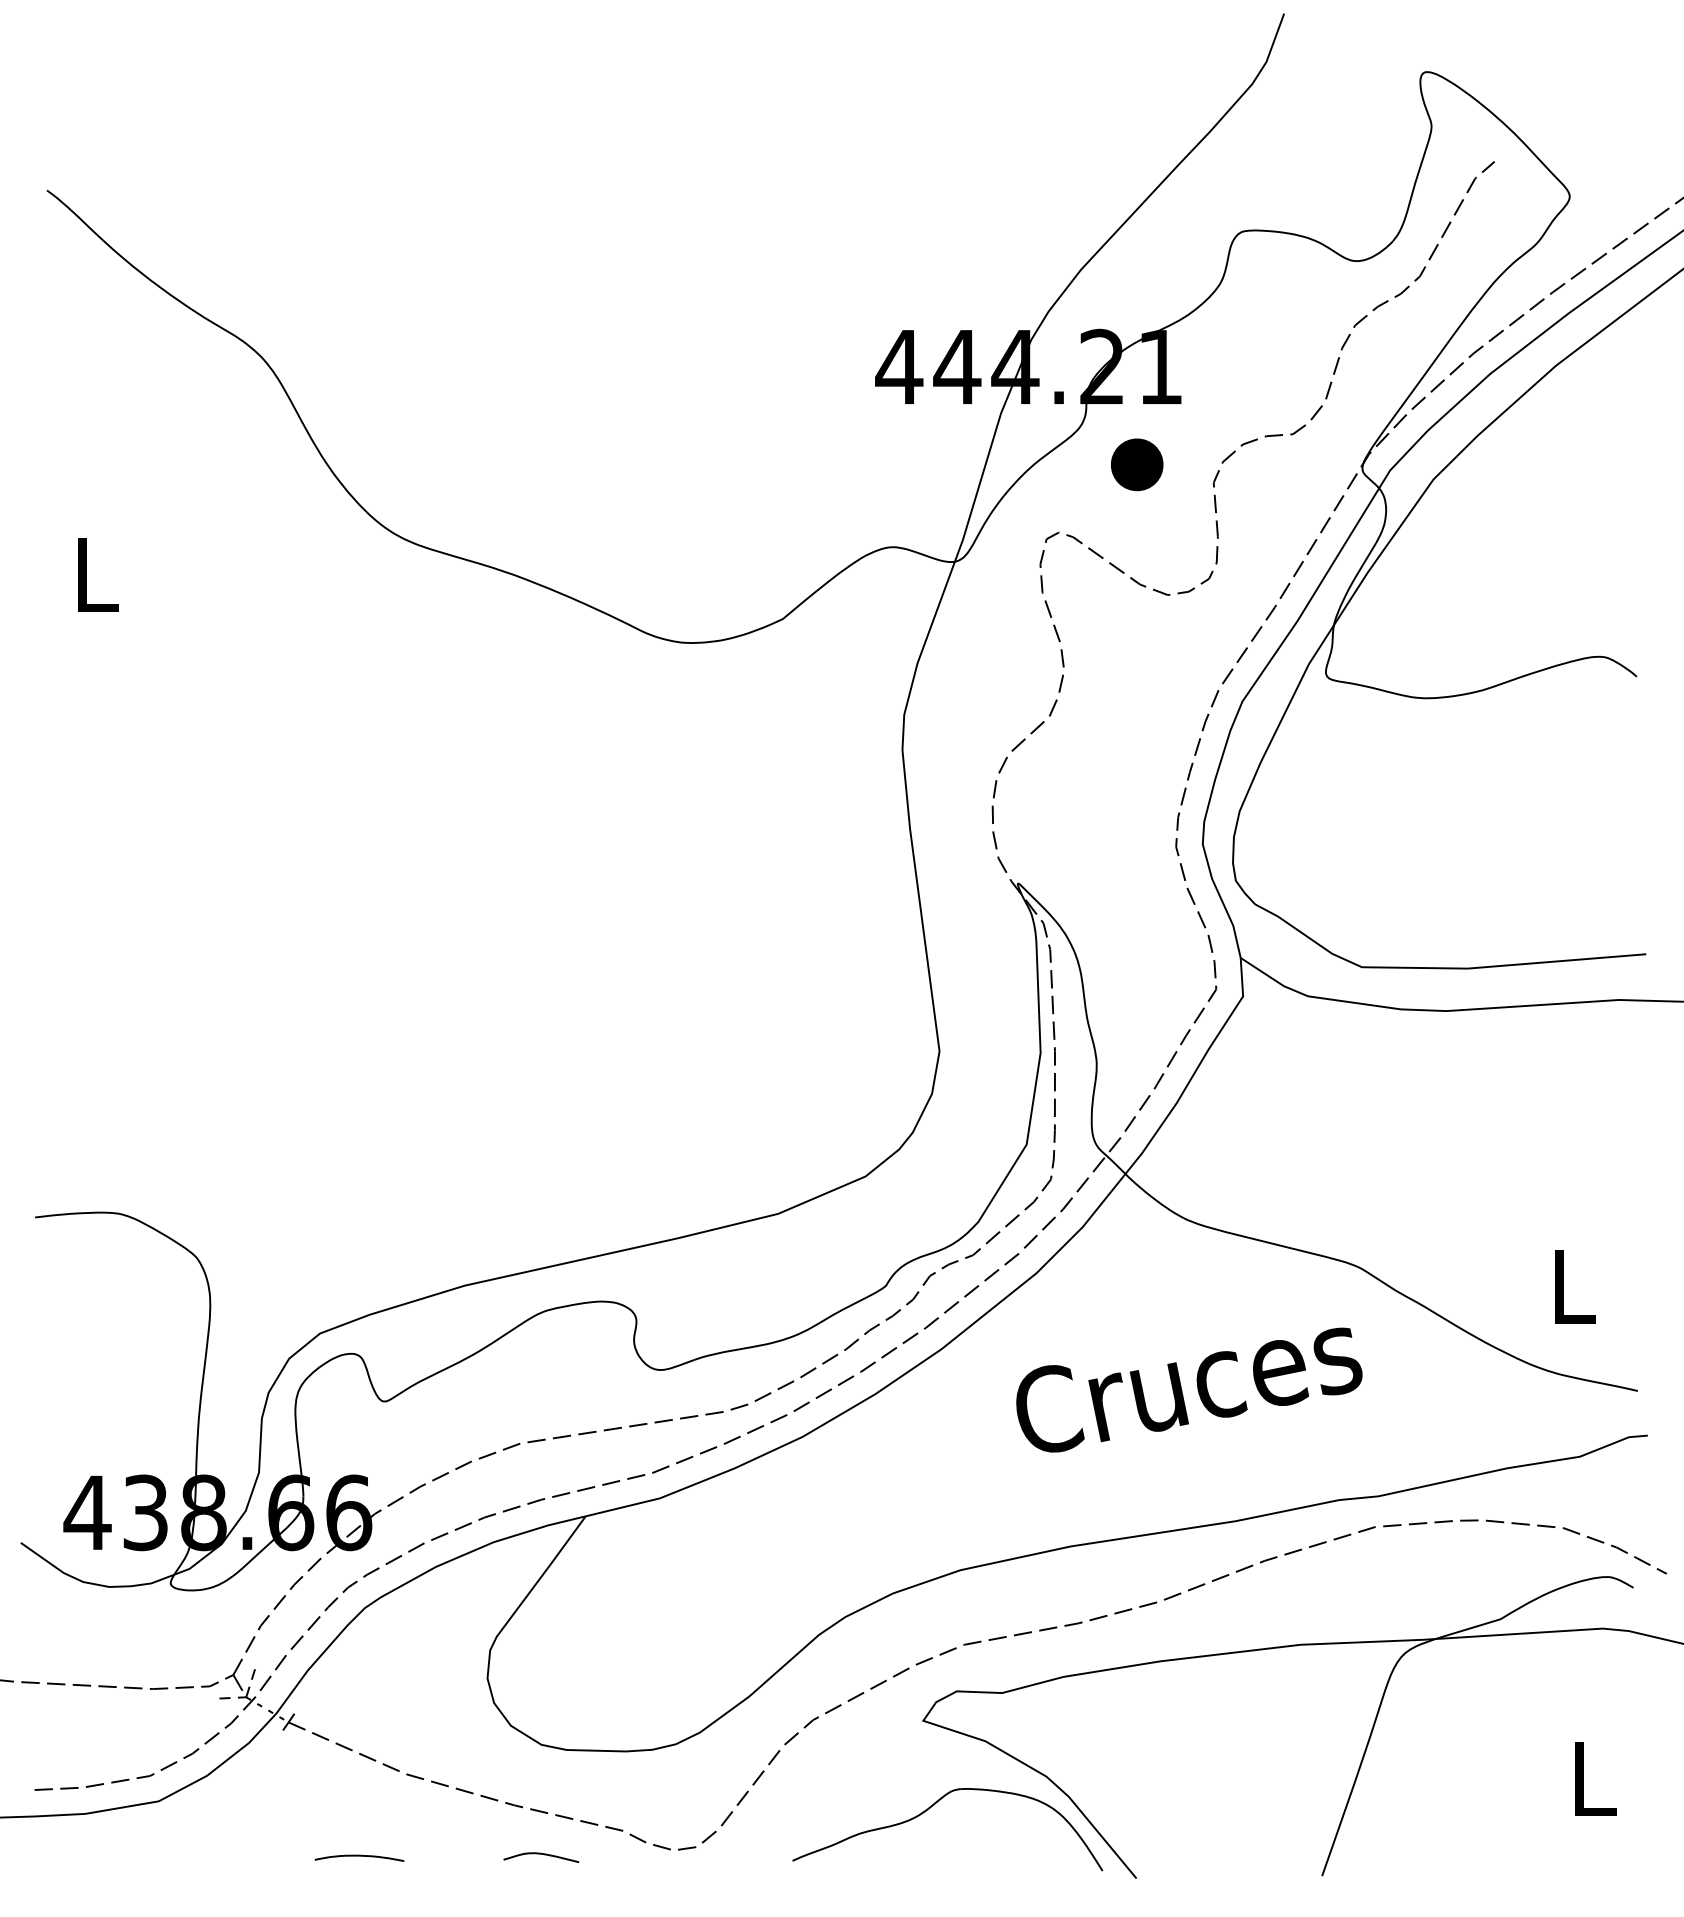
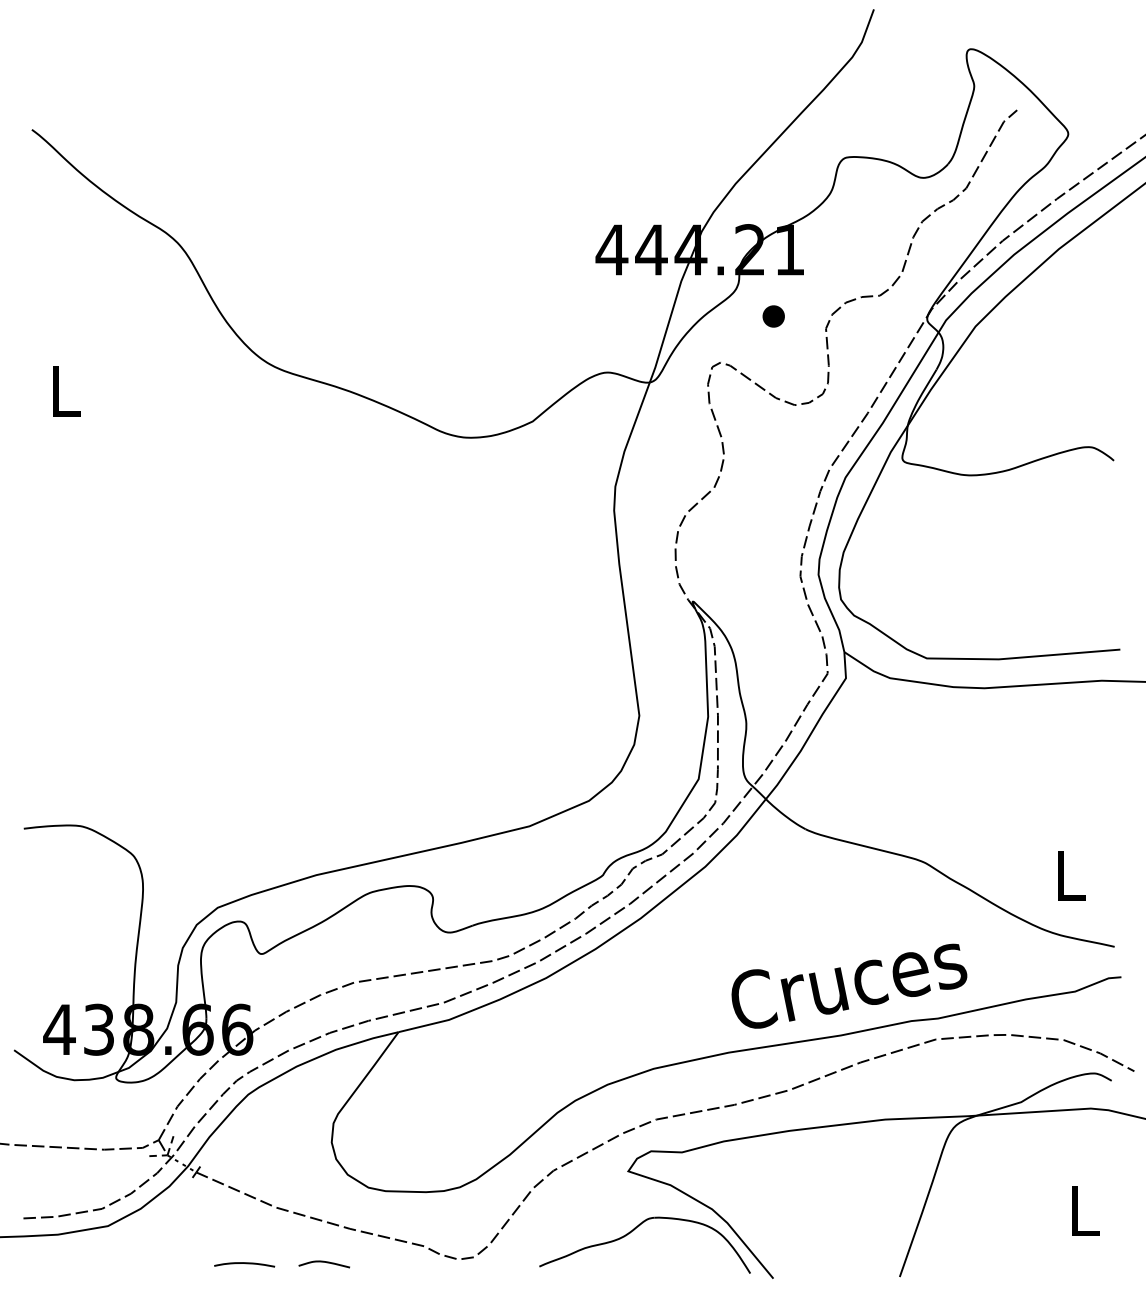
part: (1136, 464) -> (773, 316), size x0.62
text: (1189, 1389) -> (849, 985), moved
curve: (540, 1854) -> (323, 1262), moved

